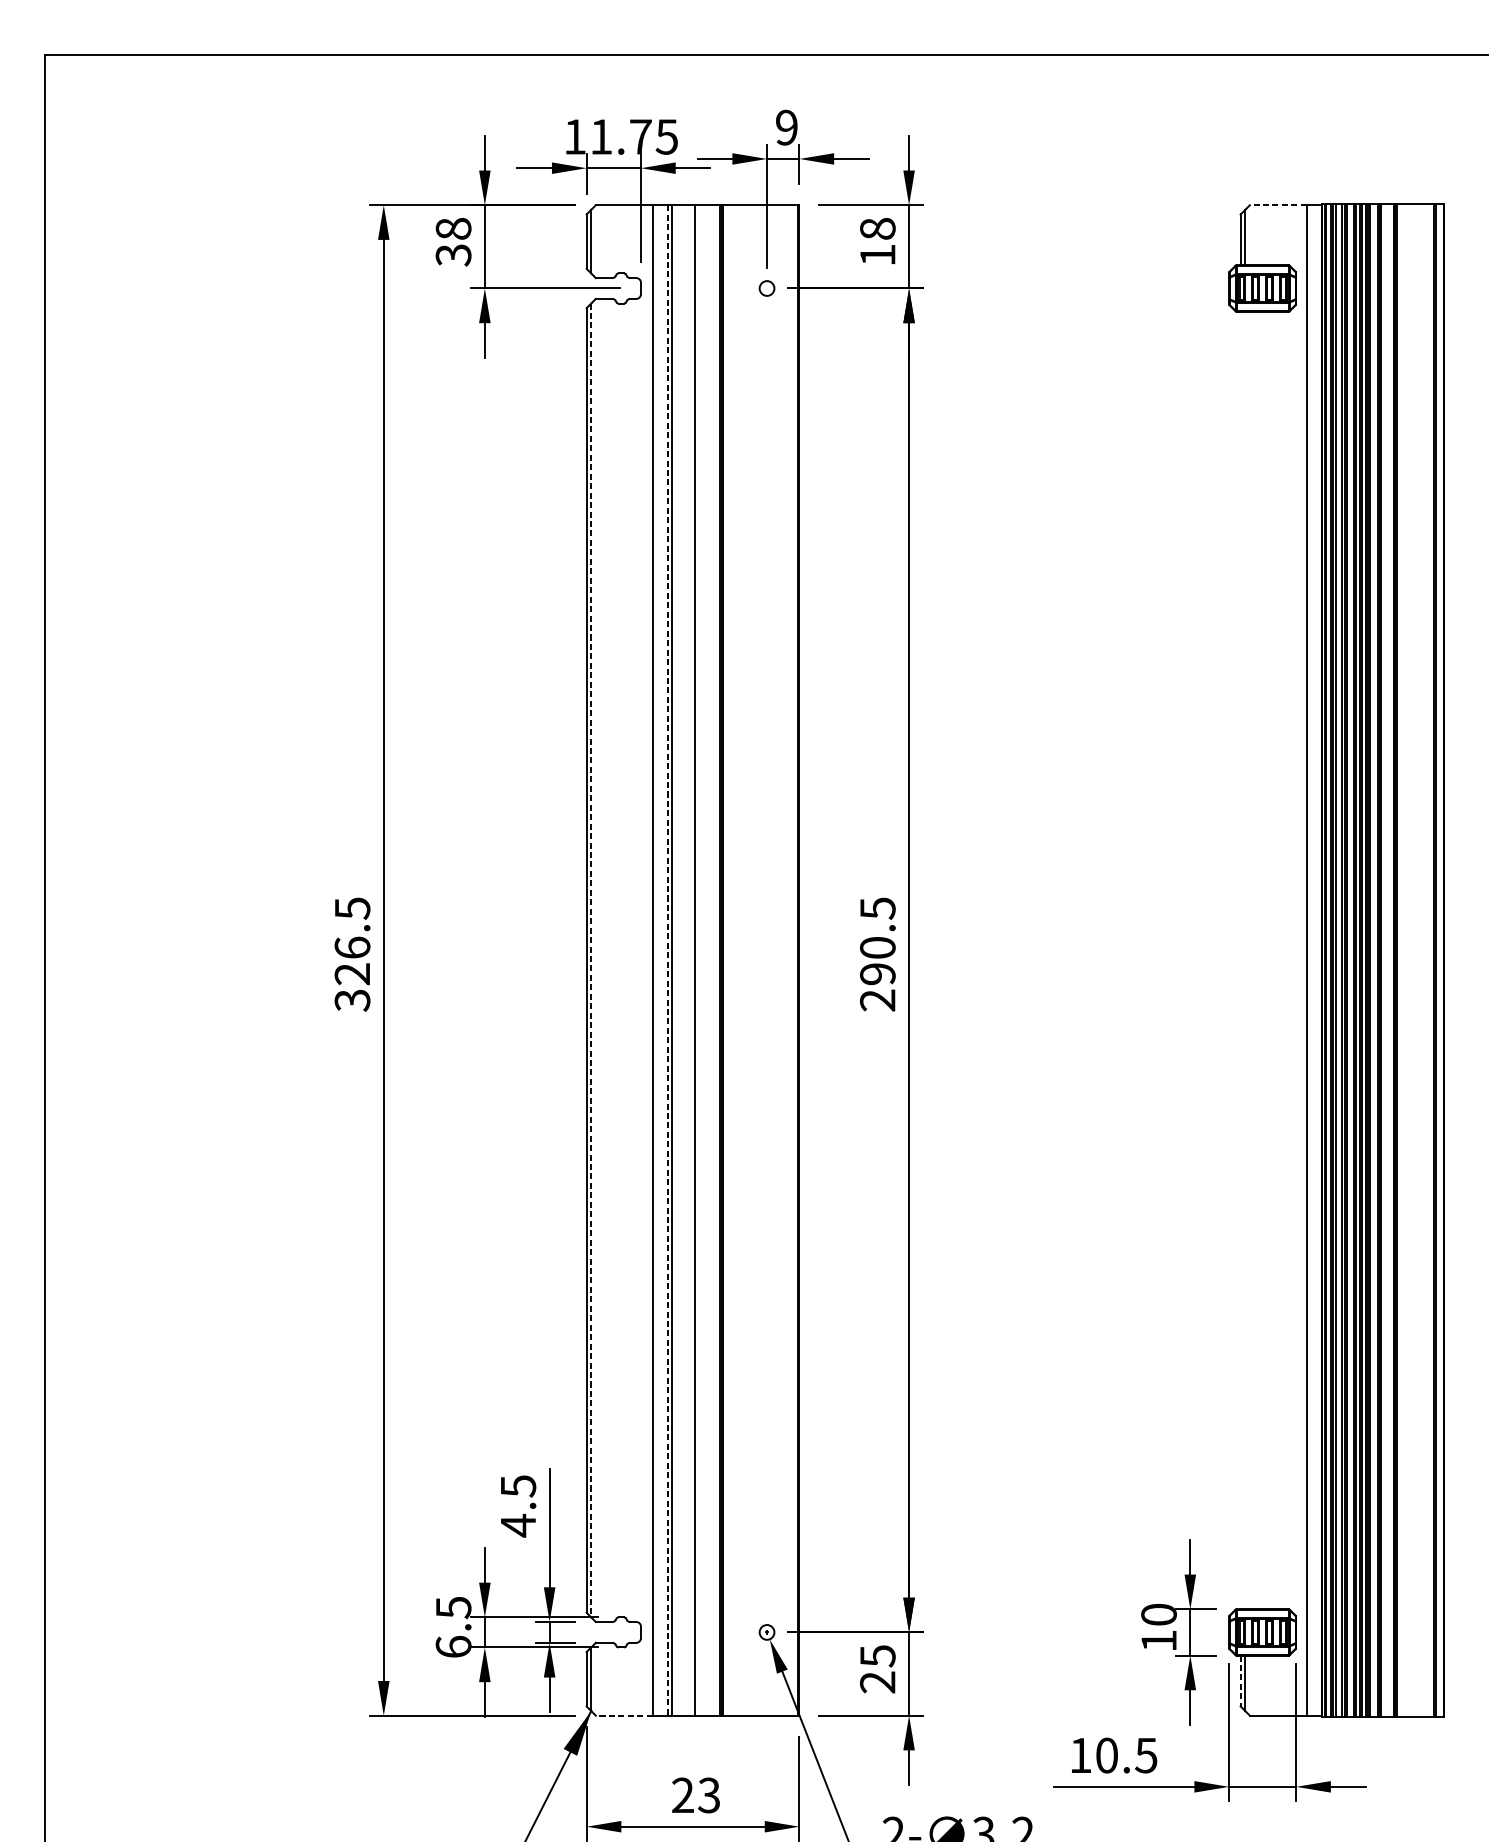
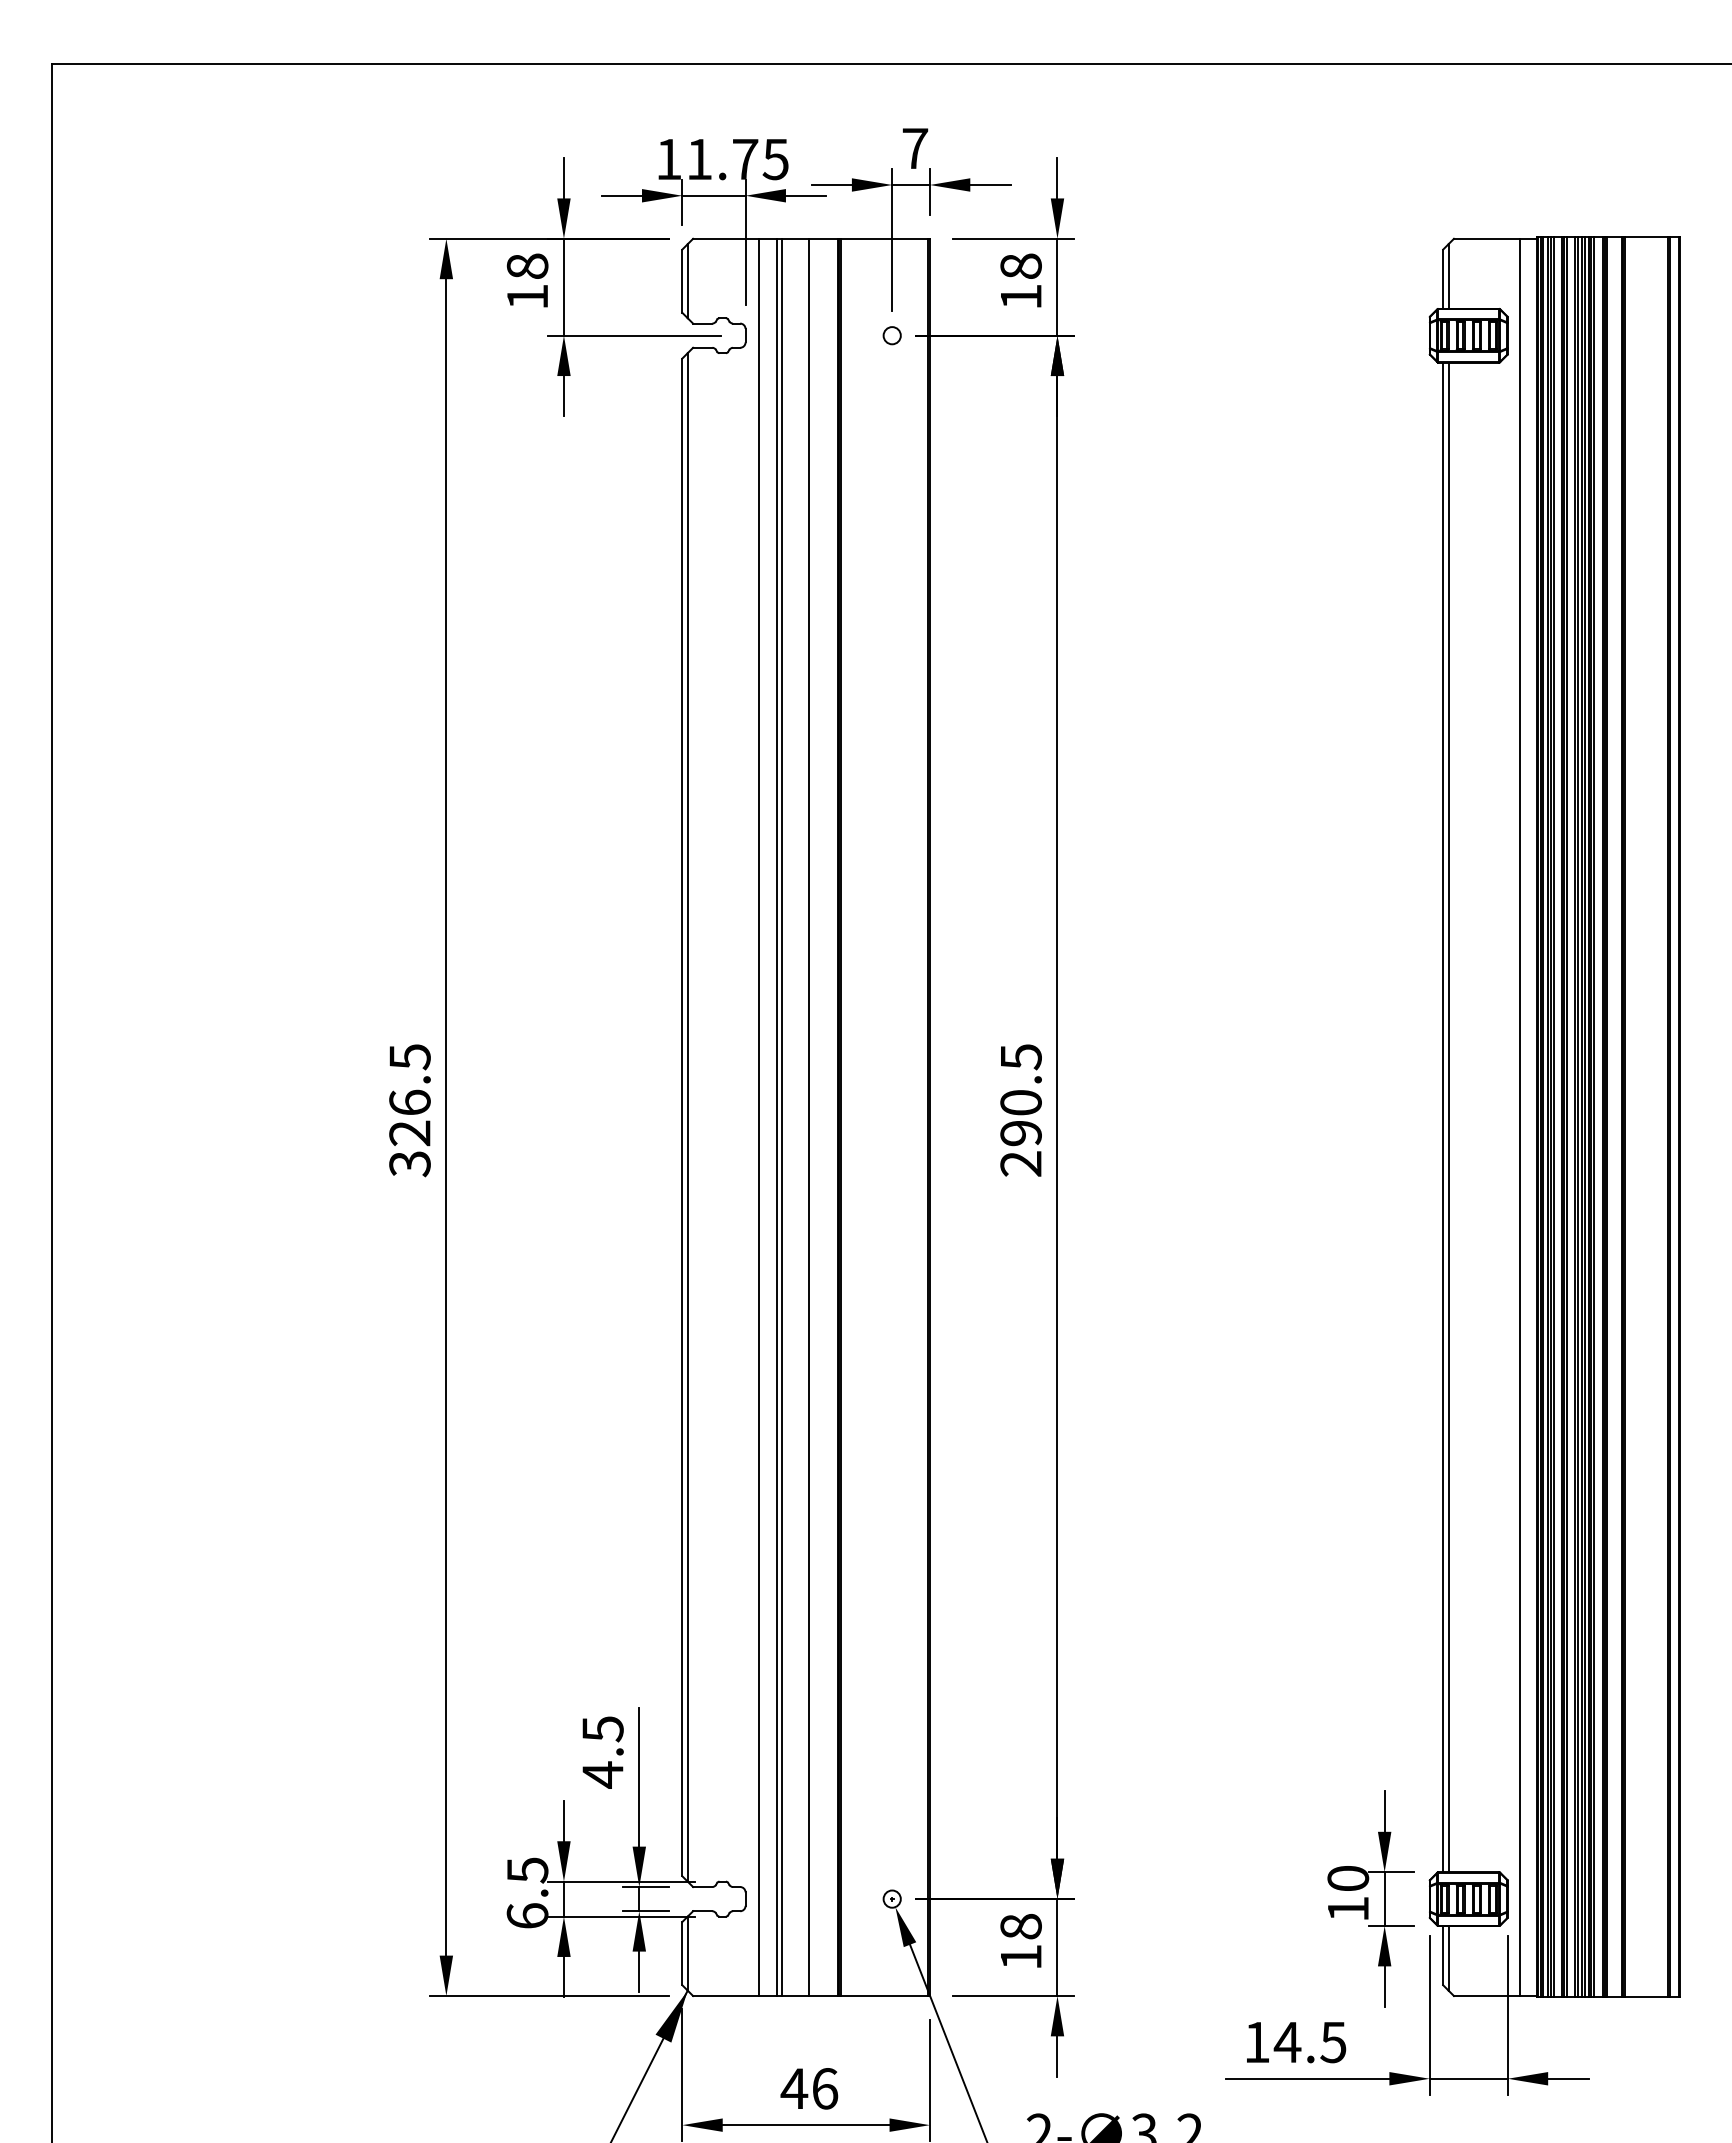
text: (787, 127) -> (915, 148), 9 -> 7
line: (1277, 204) -> (1486, 238), dashed -> solid
text: (453, 255) -> (527, 297), 38 -> 18
line: (591, 960) -> (687, 1117), dashed -> solid
line: (668, 960) -> (777, 1117), dashed -> solid
line: (1240, 960) -> (1443, 1117), added
line: (1245, 960) -> (1448, 1117), added
text: (877, 1668) -> (1020, 1941), 25 -> 18
line: (1240, 1680) -> (1443, 1955), dashed -> solid
line: (623, 1716) -> (725, 1996), dashed -> solid
text: (1106, 1755) -> (1287, 2042), 10.5 -> 14.5
text: (695, 1795) -> (809, 2088), 23 -> 46

